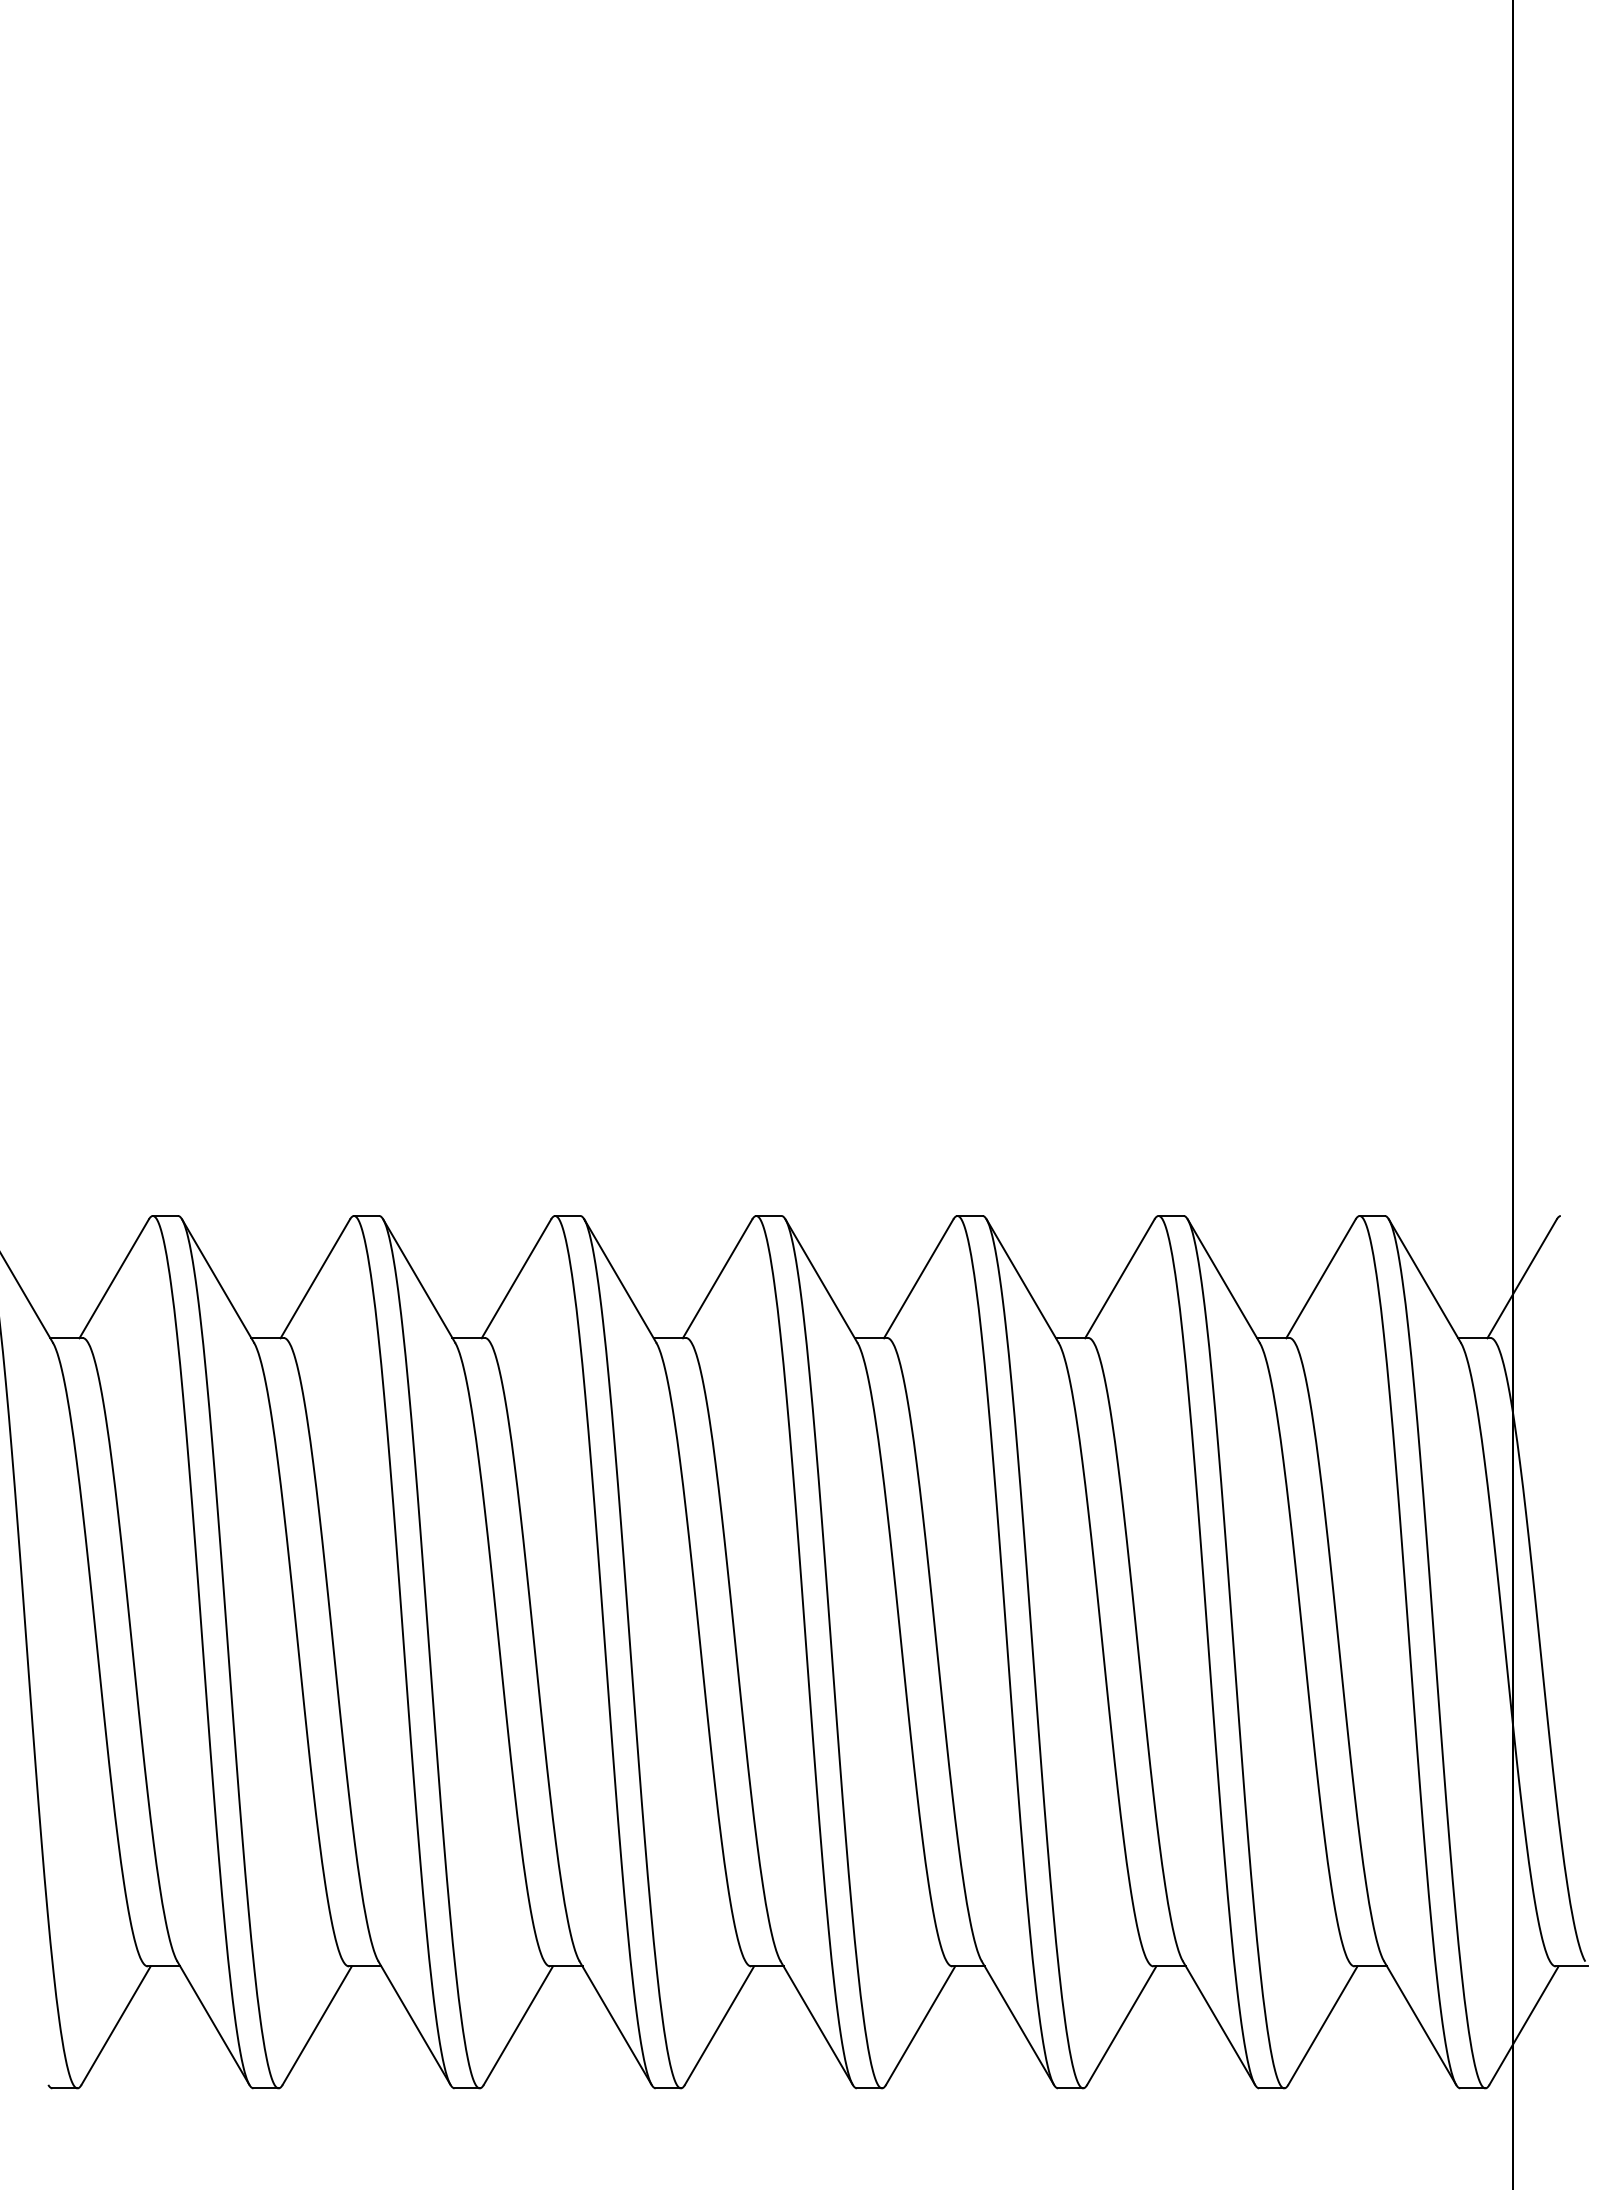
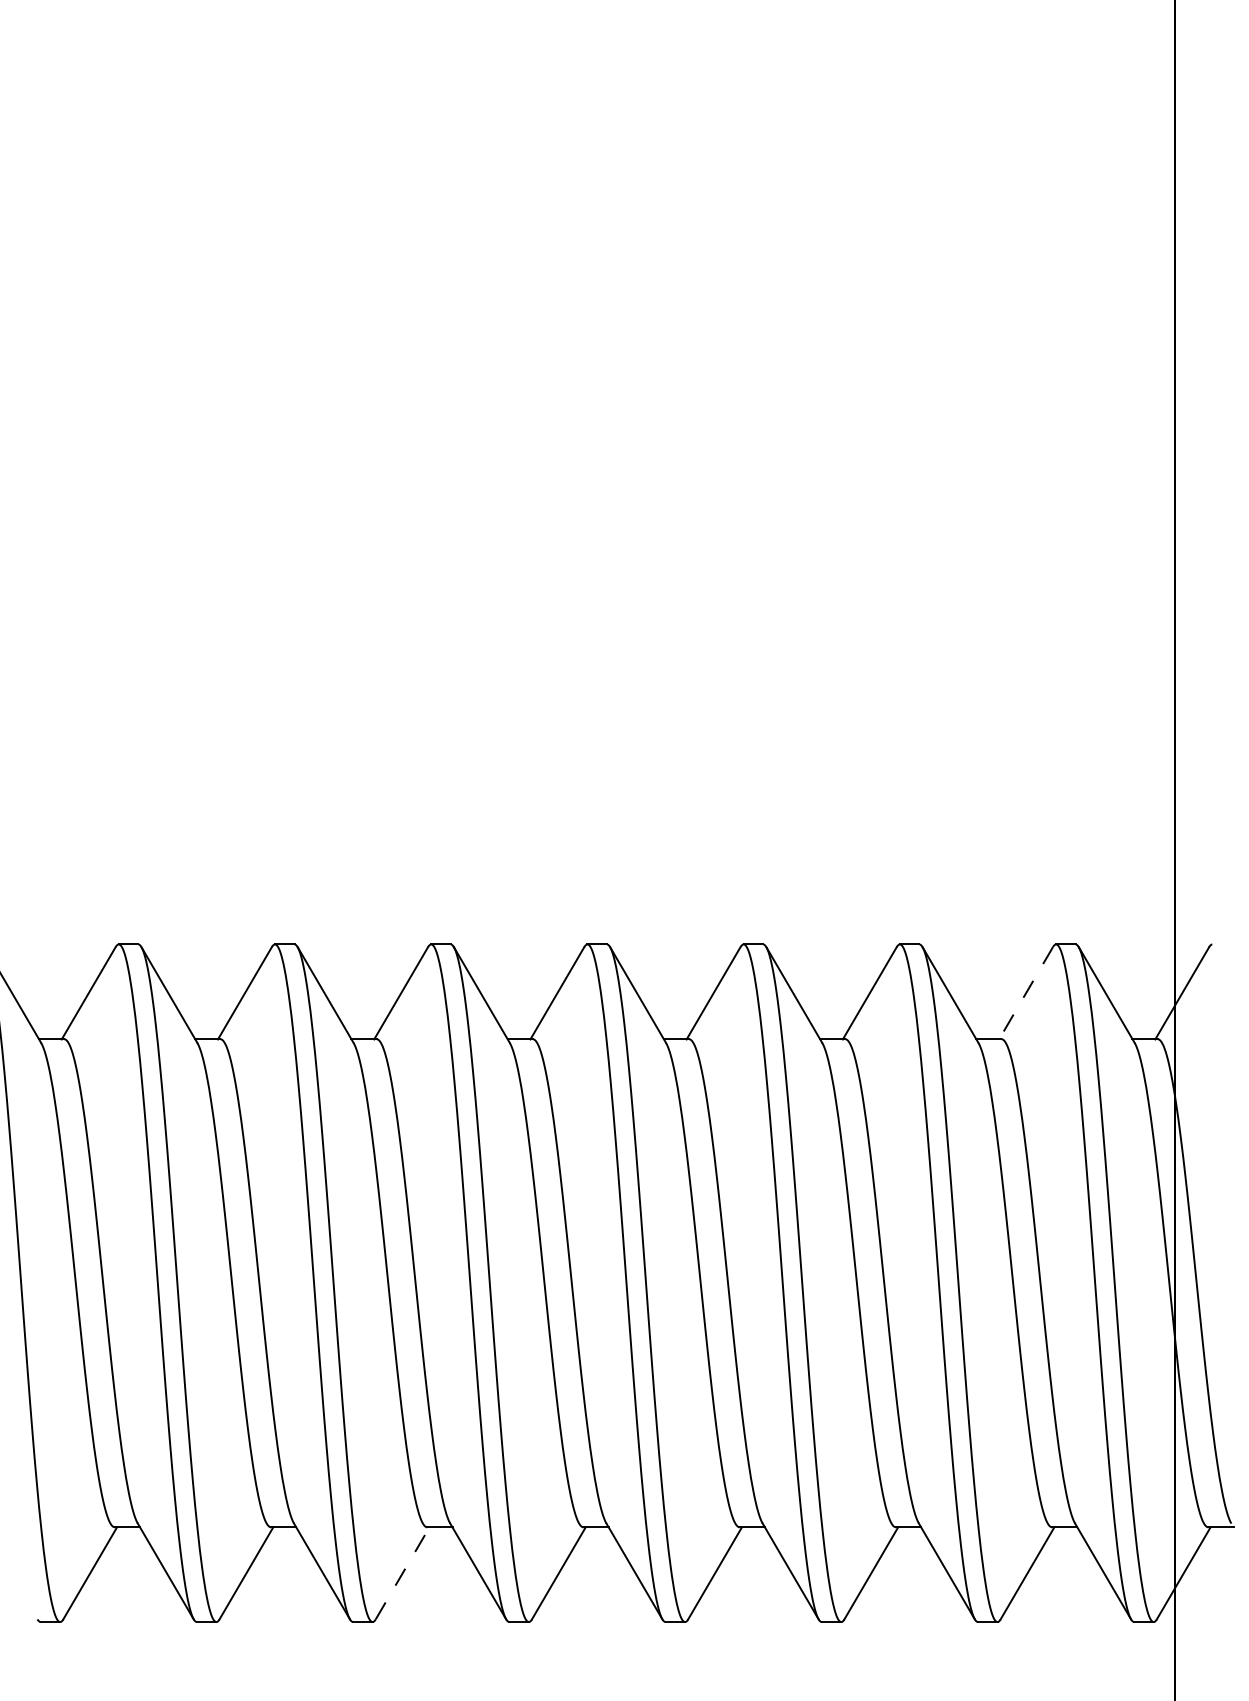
line: (1320, 1278) -> (1025, 993), solid -> dashed
line: (518, 2025) -> (402, 1573), solid -> dashed

